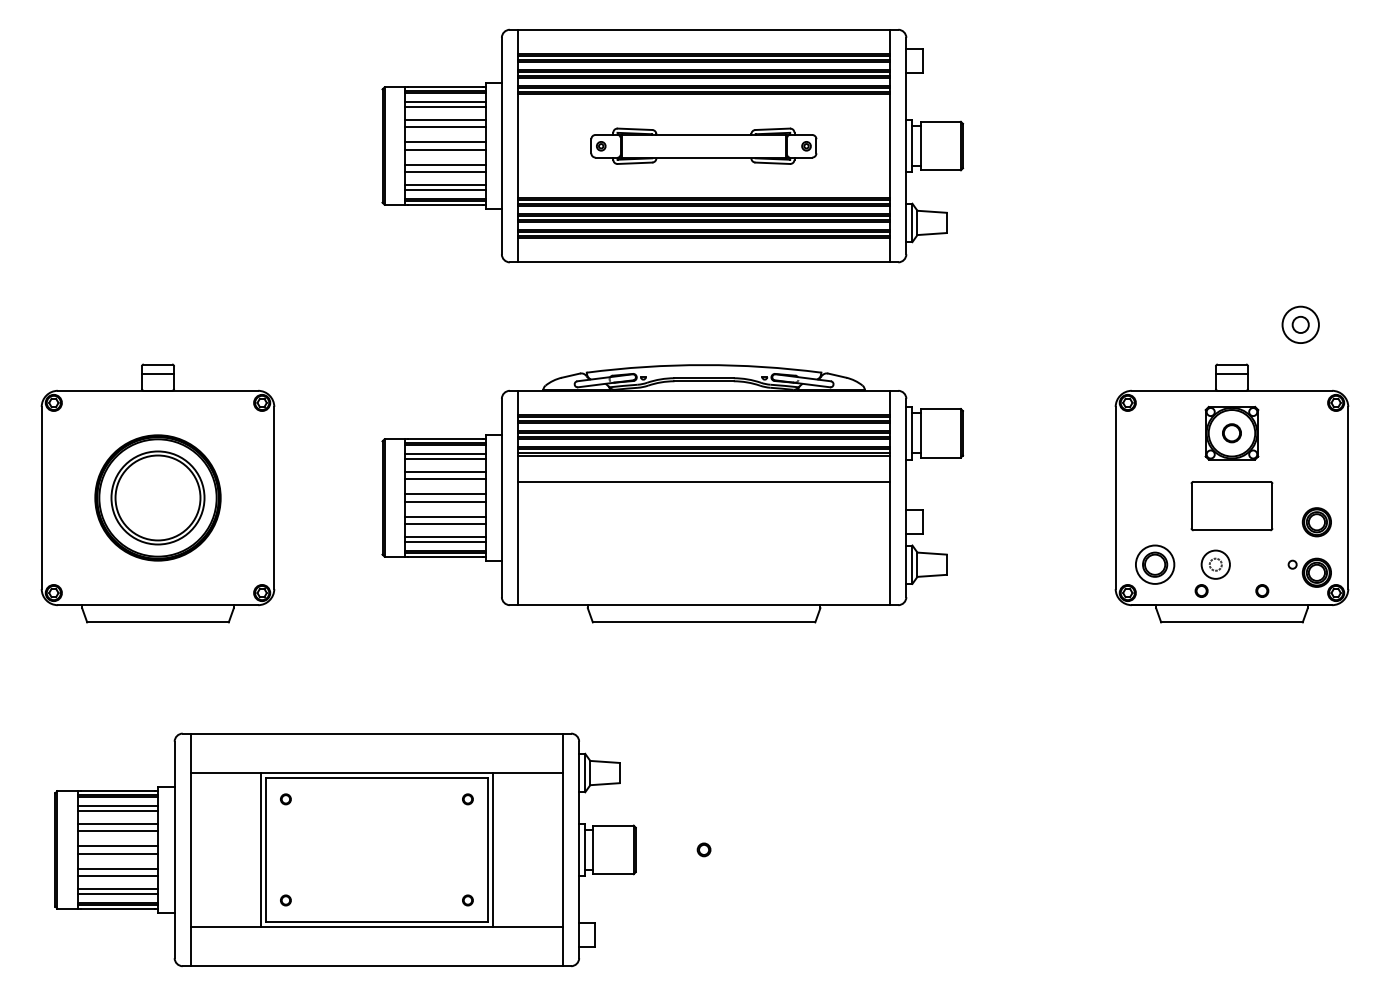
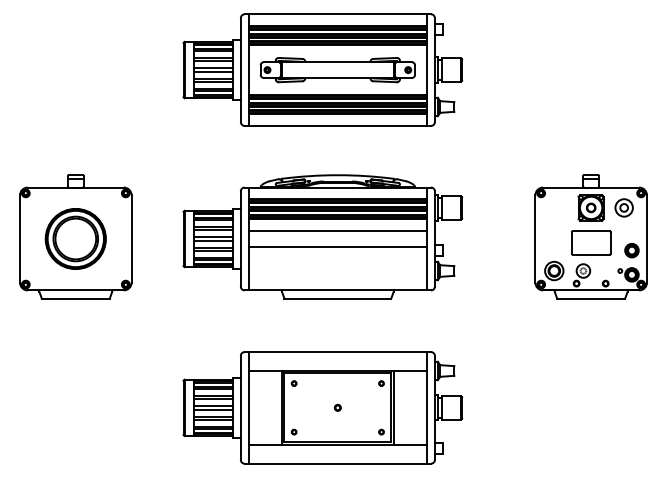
part: (703, 146) -> (337, 70), size x1.43
part: (1299, 323) -> (623, 207), moved
line: (703, 513) -> (337, 246), added
part: (344, 849) -> (322, 407), moved

